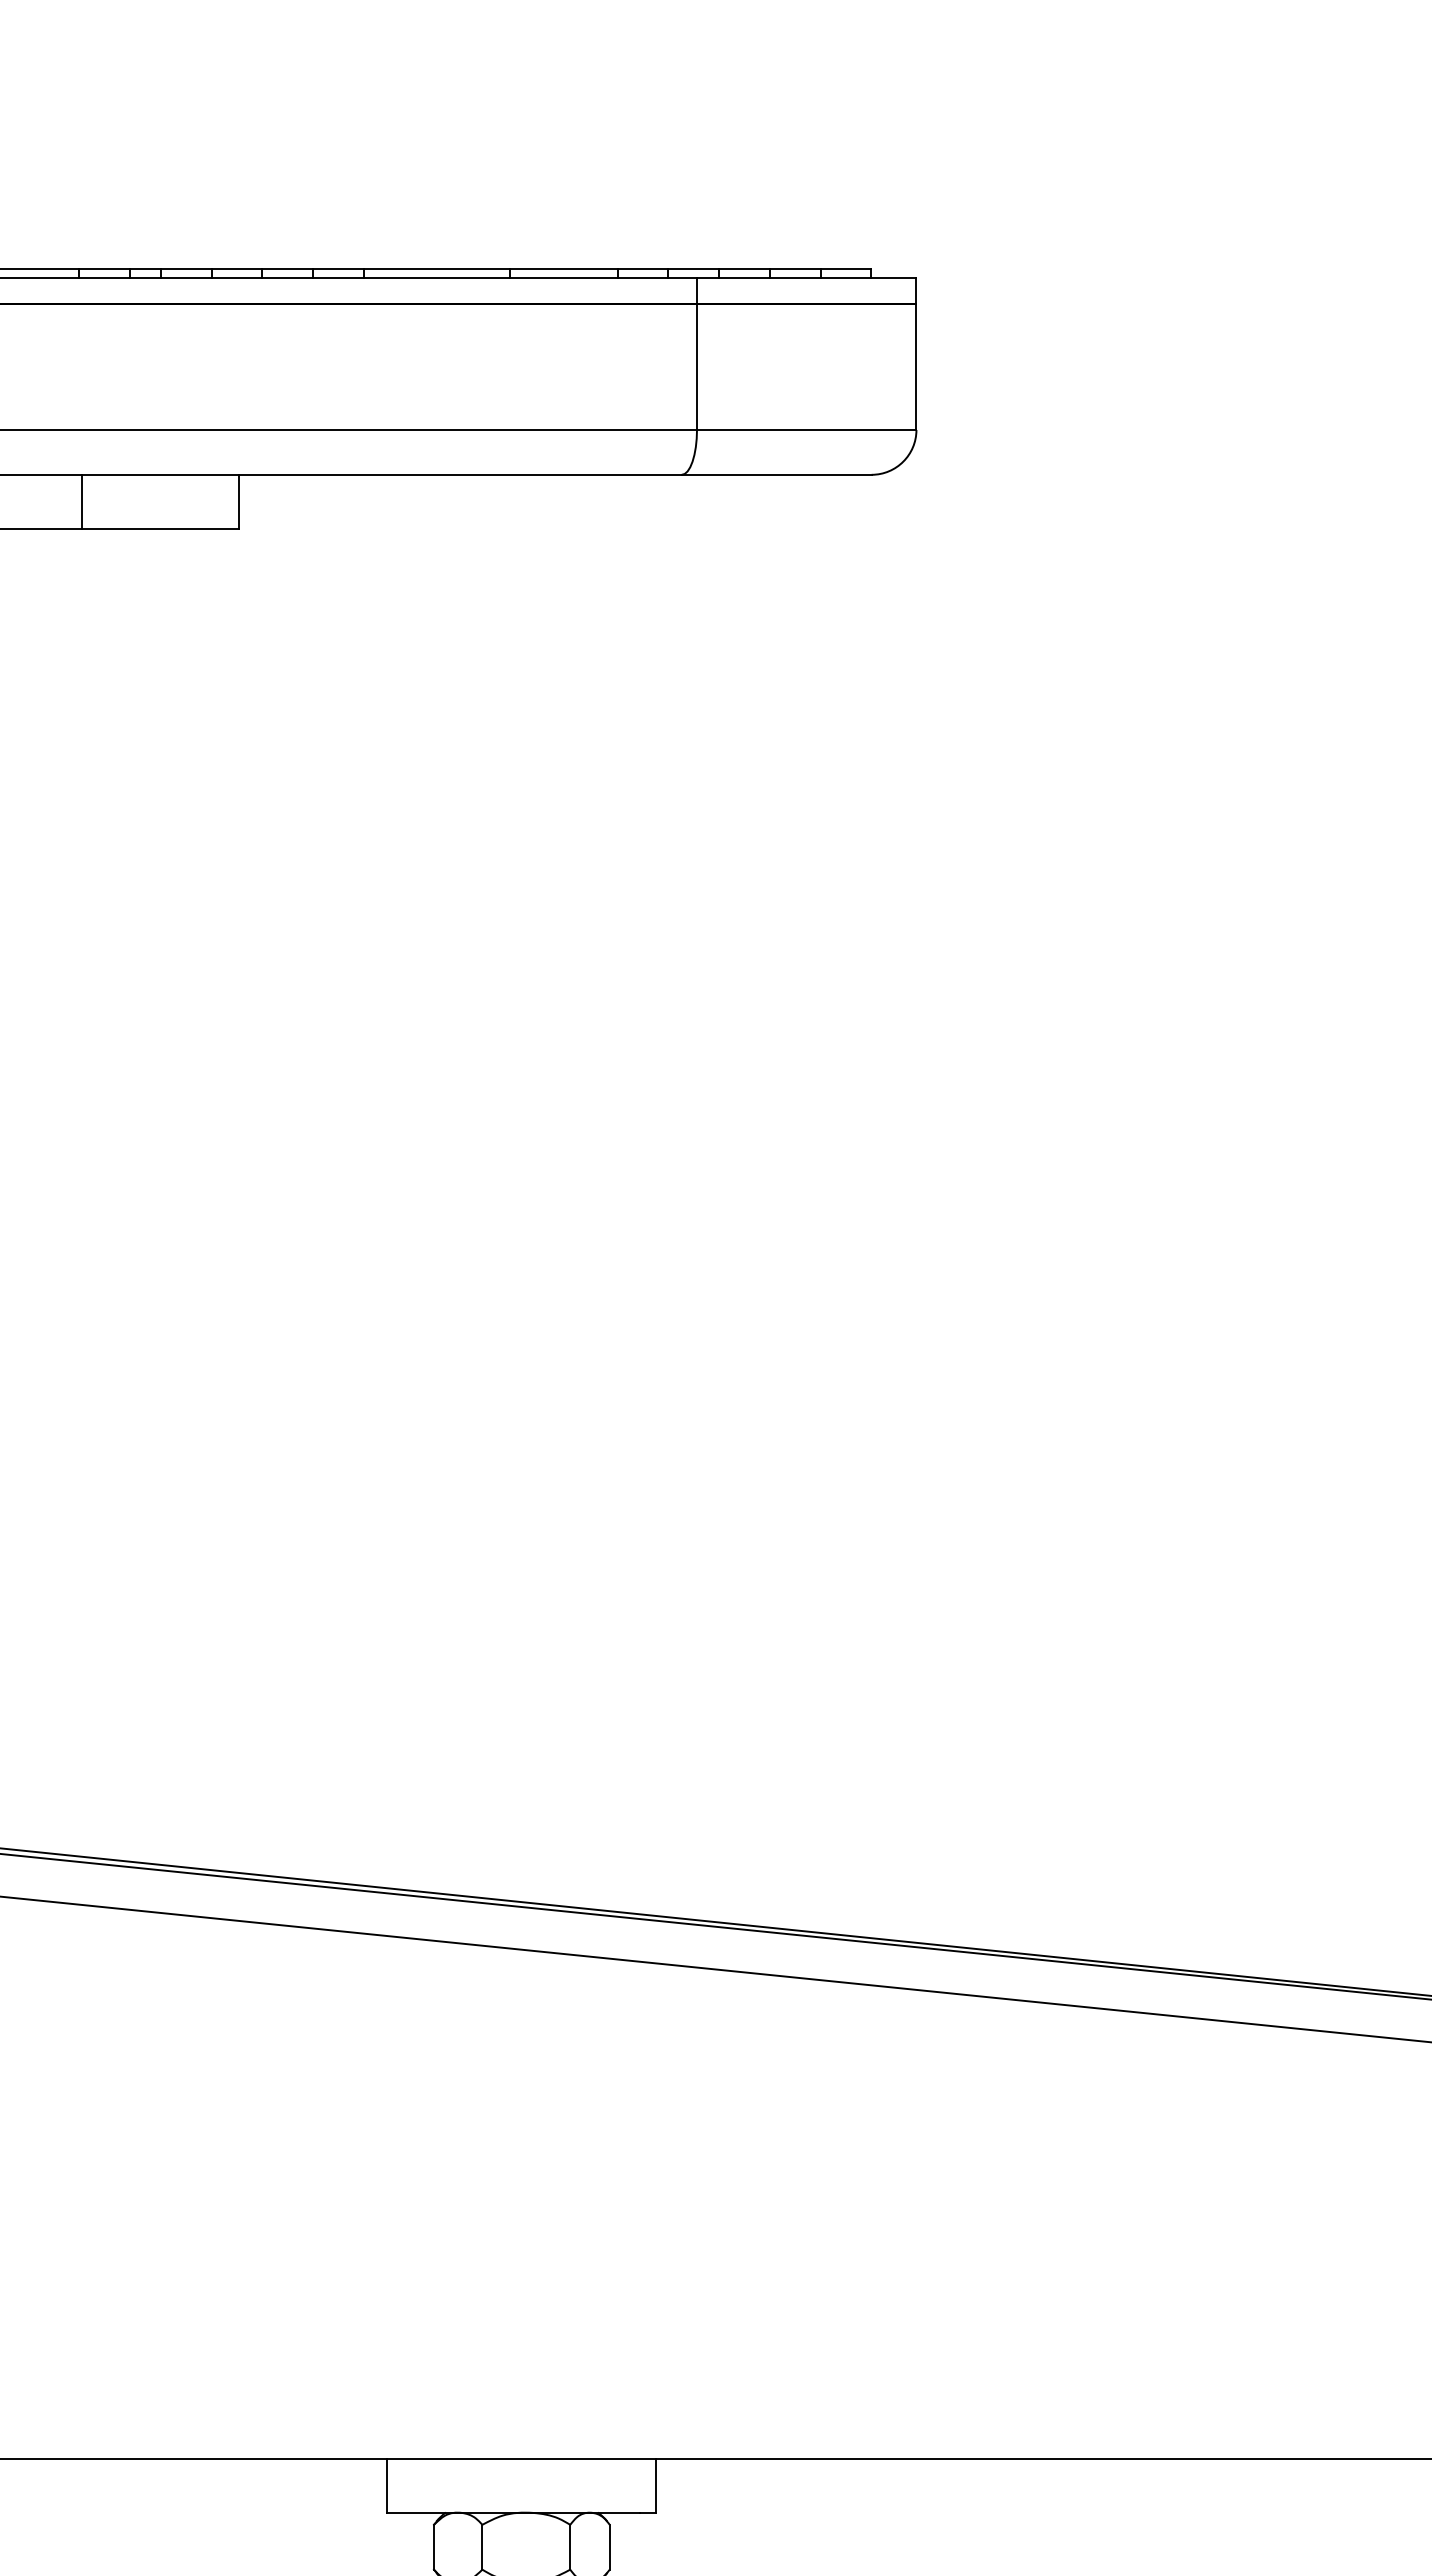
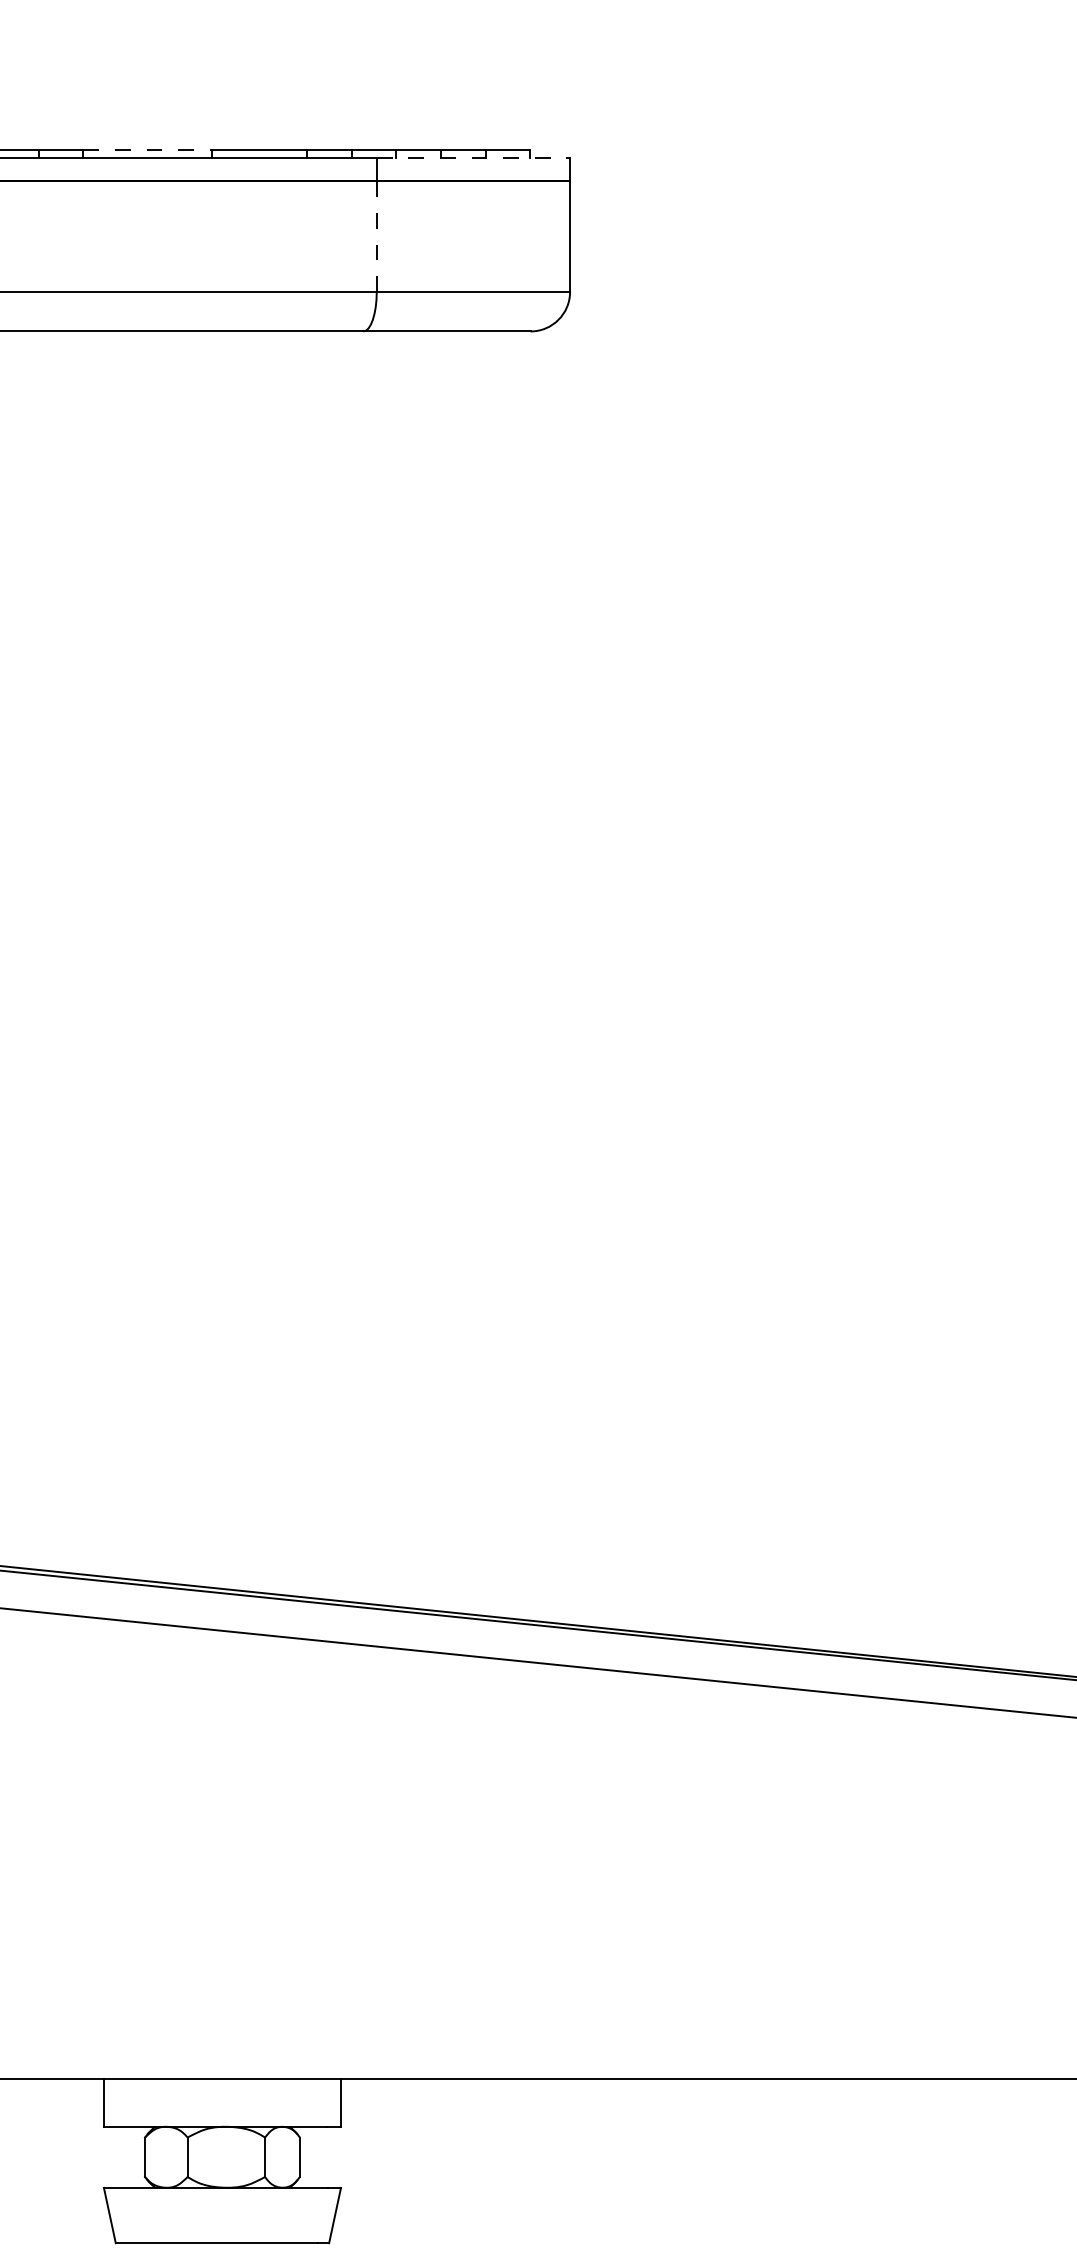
line: (436, 268) -> (147, 149), solid -> dashed
line: (806, 277) -> (473, 157), solid -> dashed
line: (697, 367) -> (377, 236), solid -> dashed

